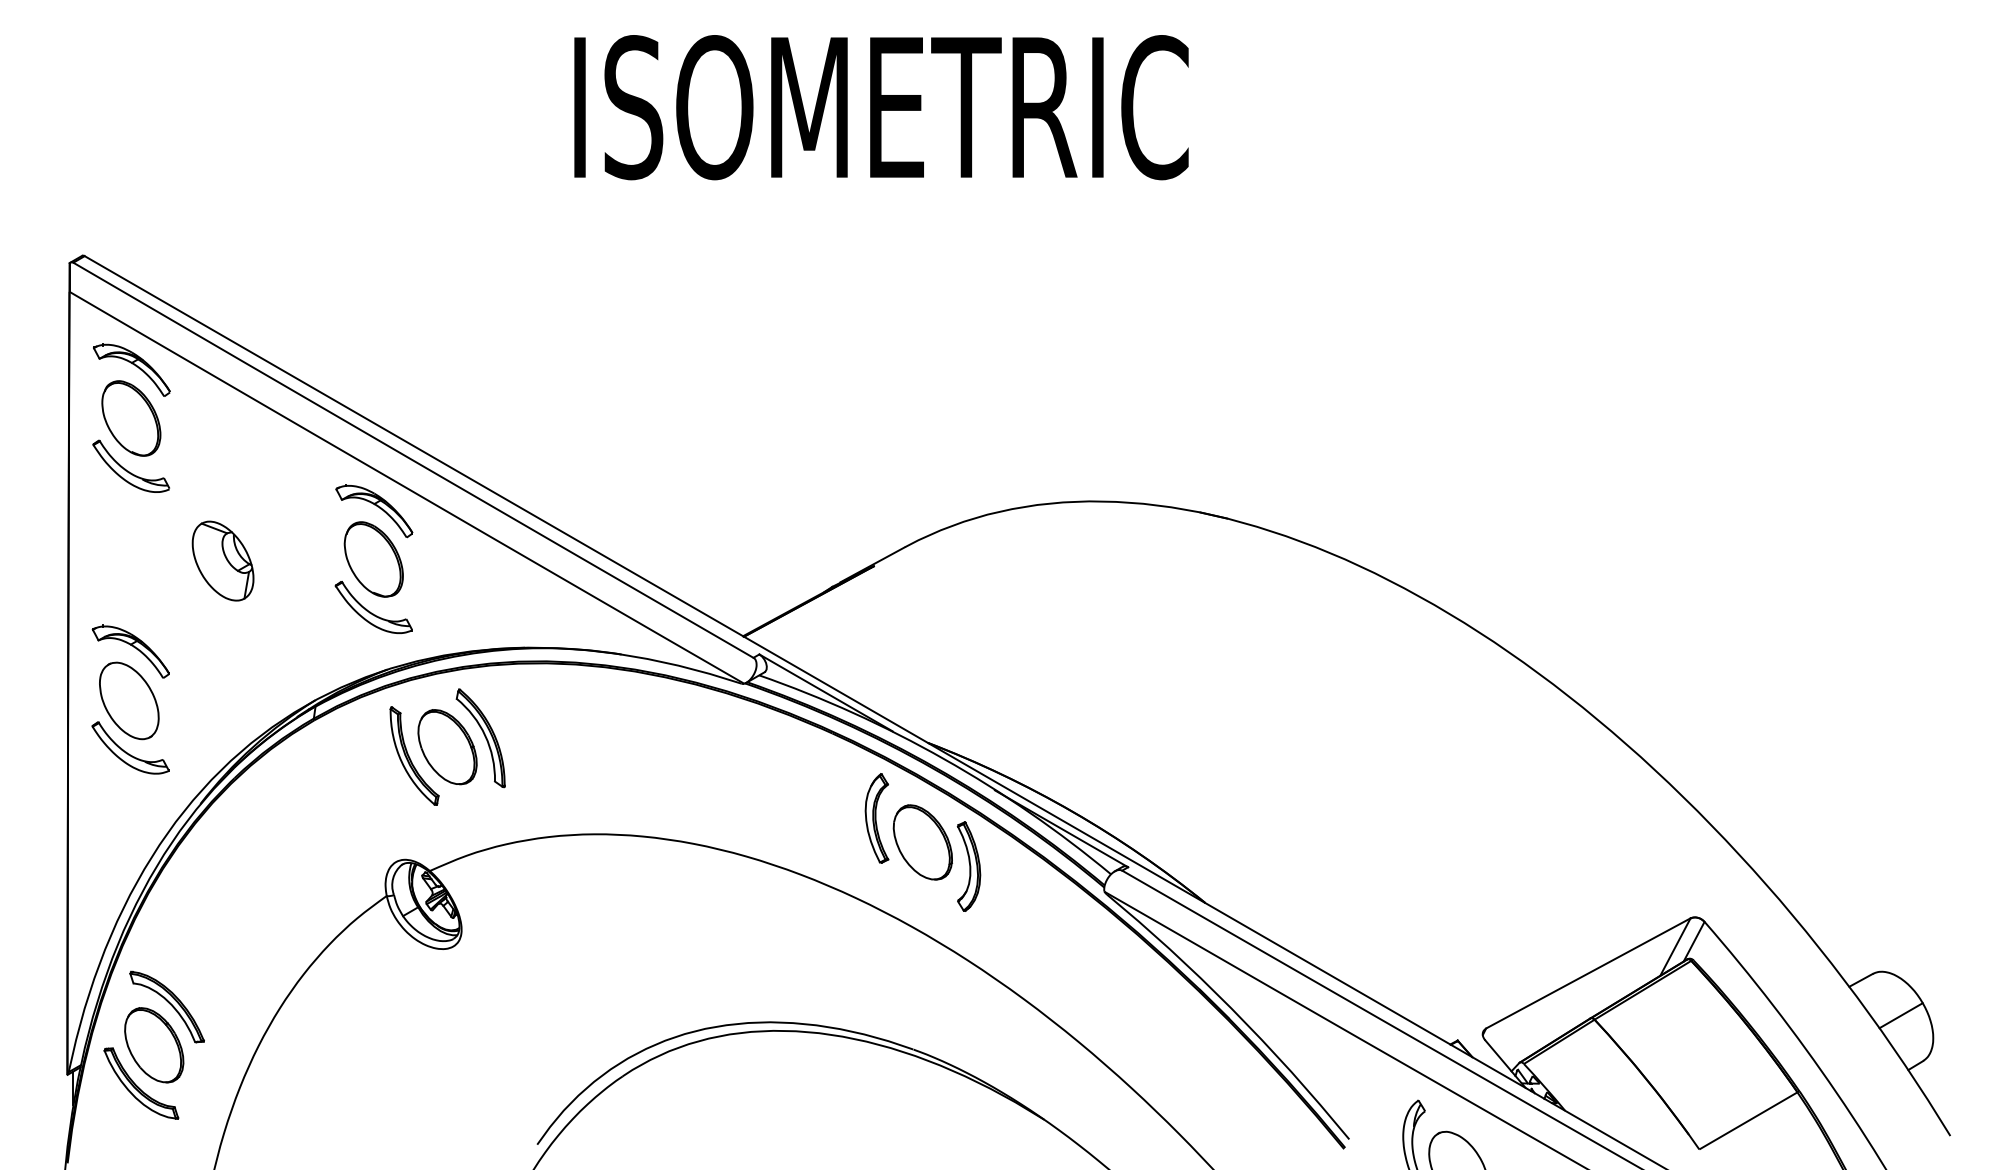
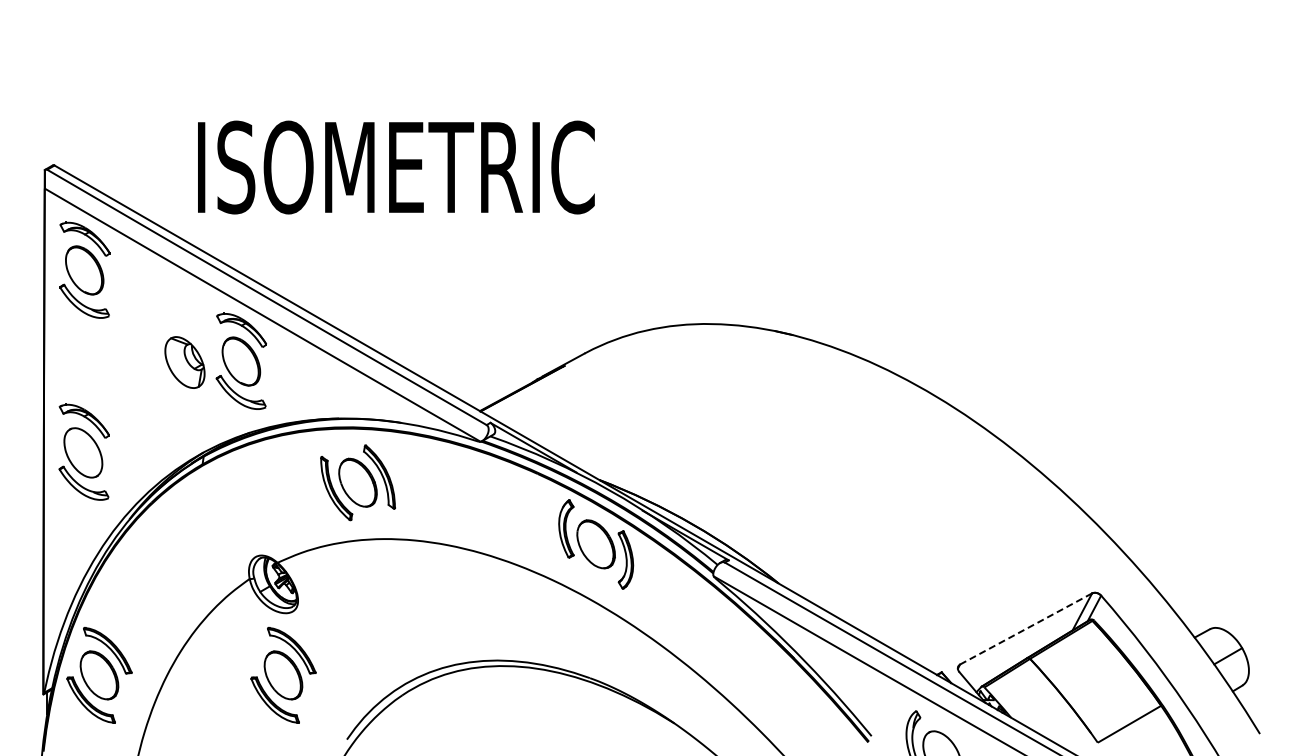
text: (881, 107) -> (396, 167), moved
part: (222, 561) -> (184, 362), moved
part: (446, 746) -> (357, 482), moved
line: (1590, 972) -> (1027, 628), solid -> dashed
part: (439, 1043) -> (283, 674), added

